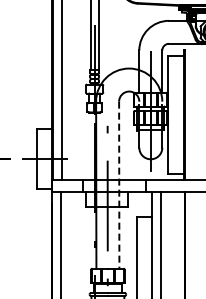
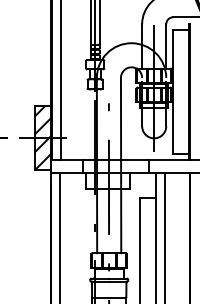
hatch: (44, 158) -> (42, 137), added
line: (119, 185) -> (121, 165), dashed -> solid

